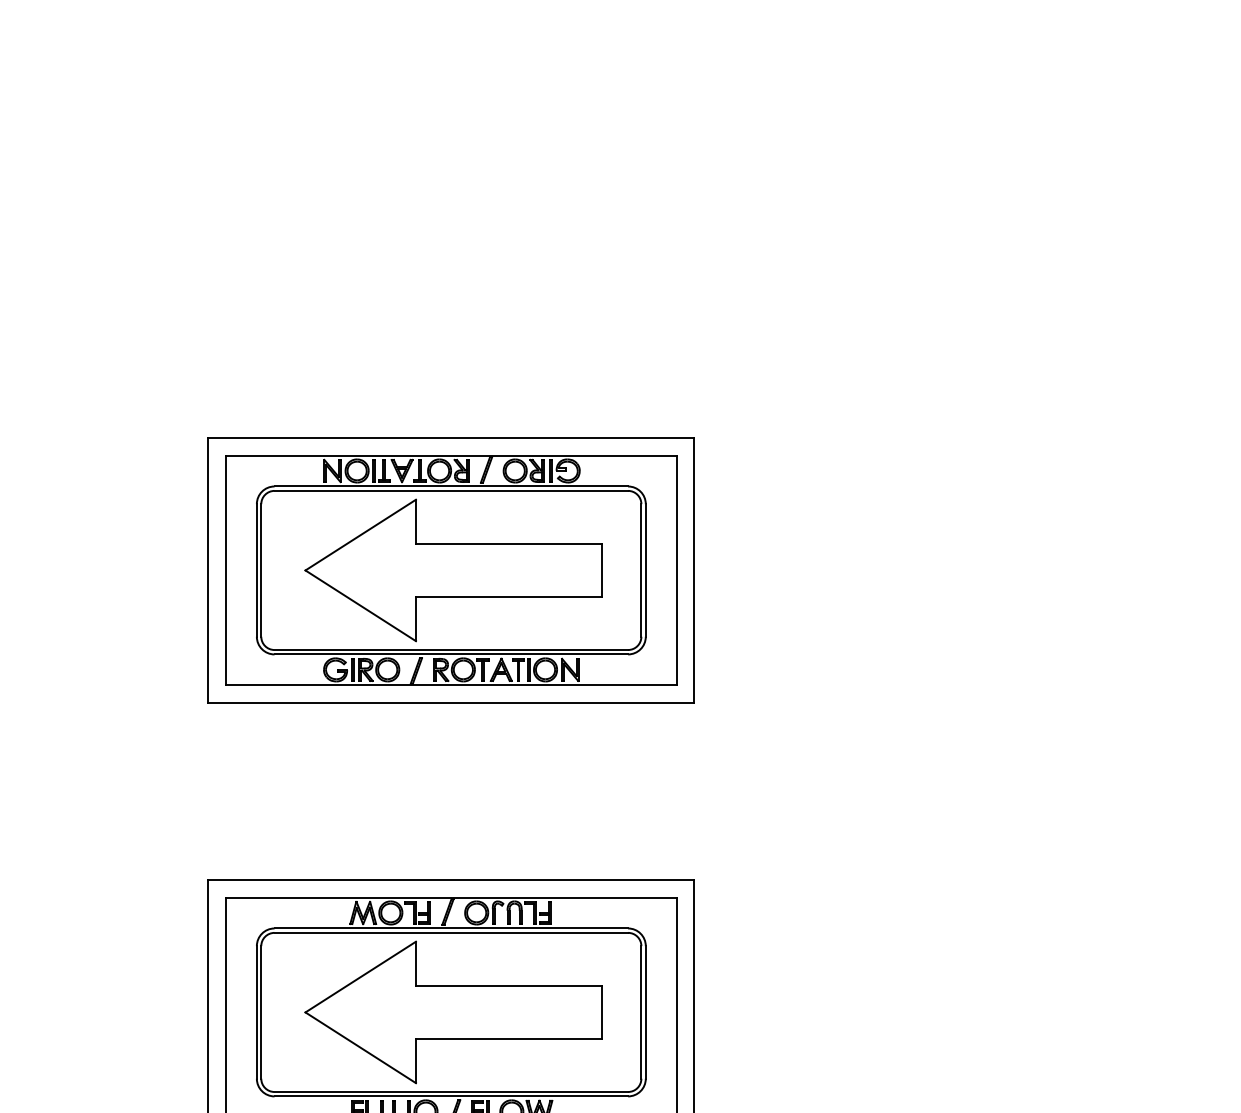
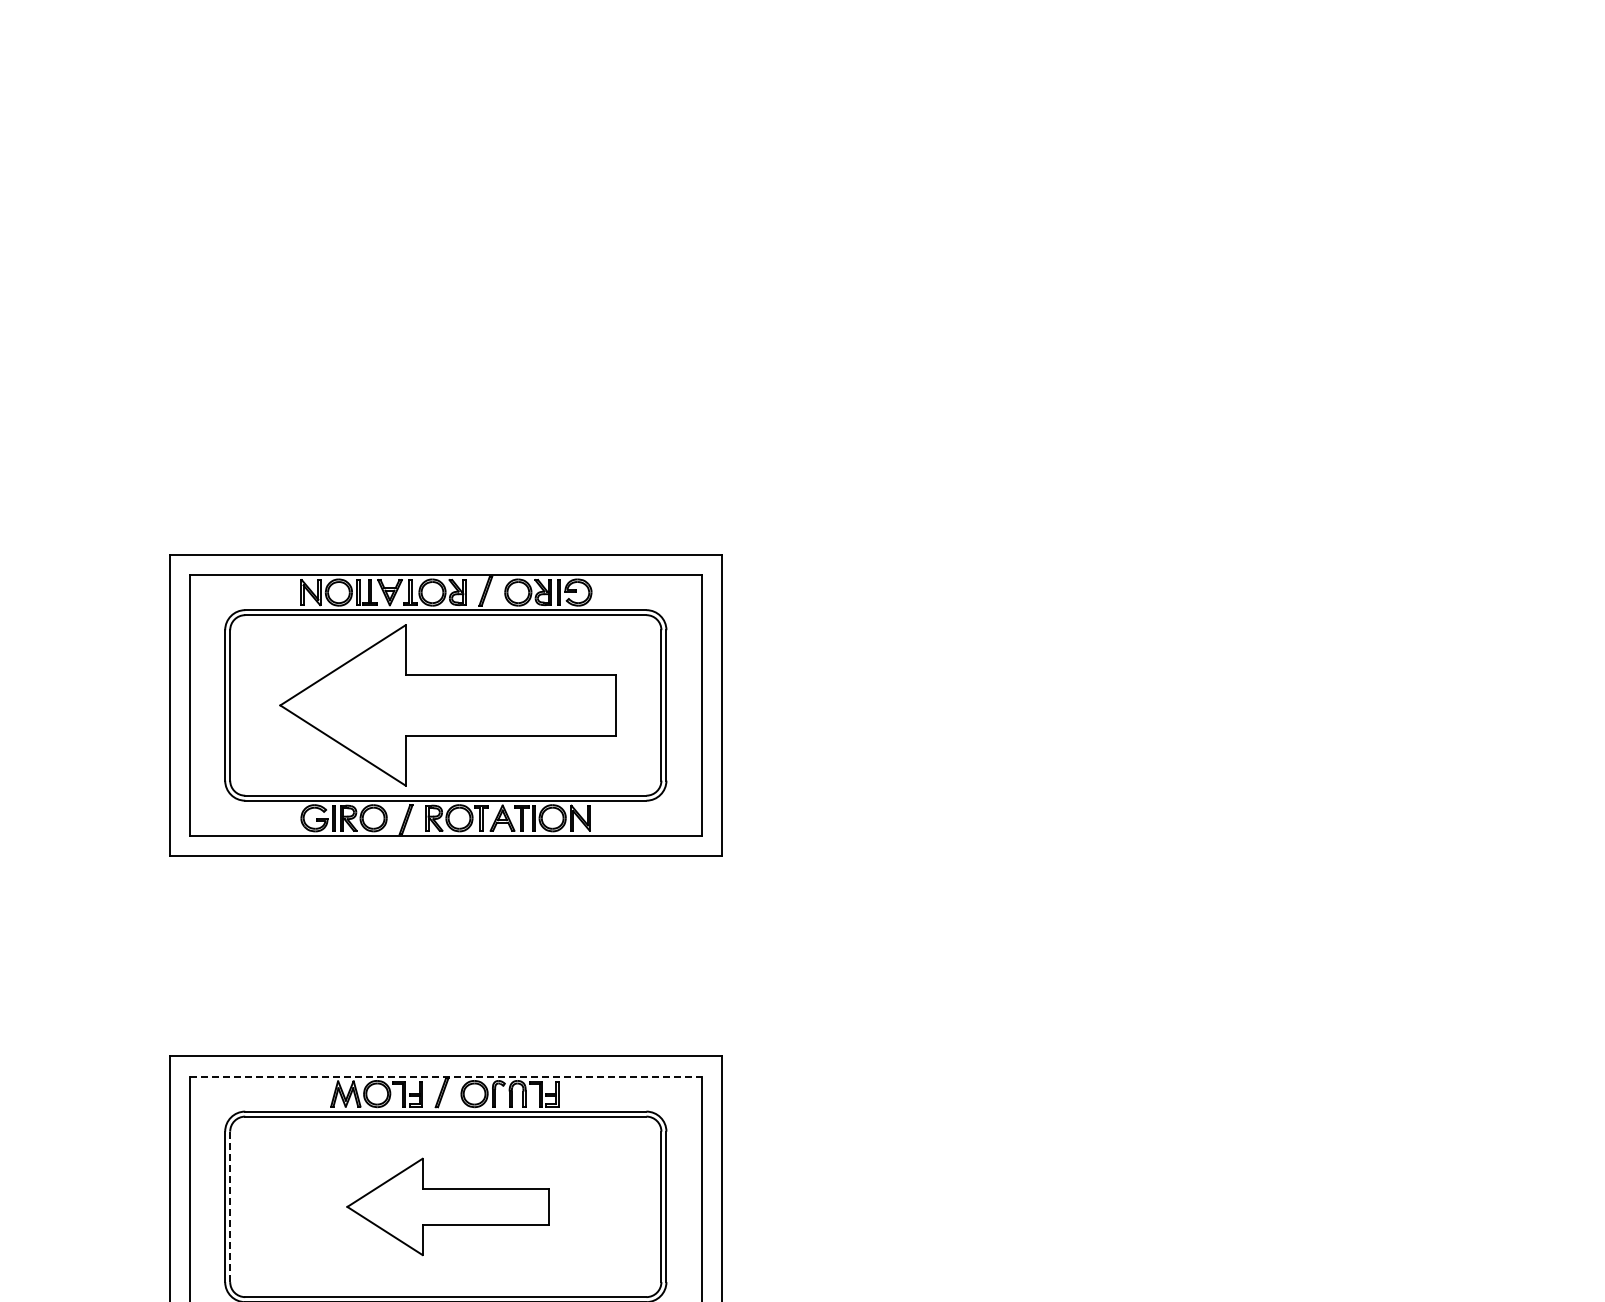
line: (451, 897) -> (445, 1076), solid -> dashed
line: (261, 1012) -> (230, 1206), solid -> dashed
part: (452, 1012) -> (447, 1206), size x0.6

